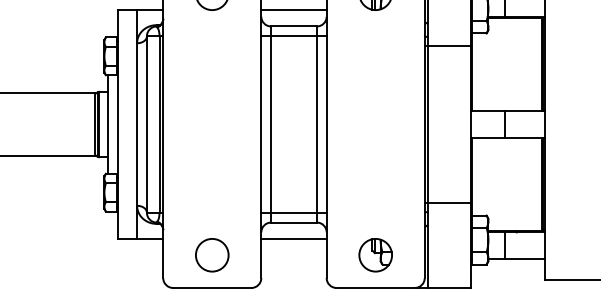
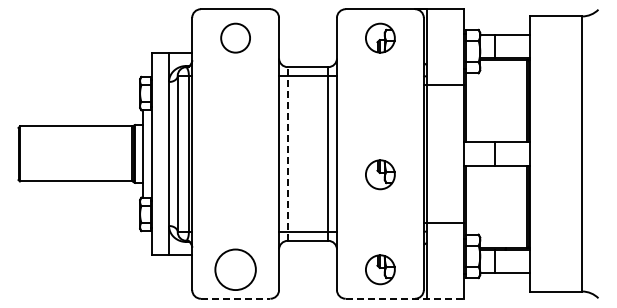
line: (293, 9) -> (307, 52), removed
line: (270, 123) -> (287, 153), solid -> dashed
part: (375, 147) -> (380, 174), added
line: (293, 239) -> (307, 255), removed
circle: (212, 254) -> (235, 269), size x1.4
line: (212, 287) -> (235, 298), solid -> dashed
line: (404, 287) -> (405, 298), solid -> dashed

